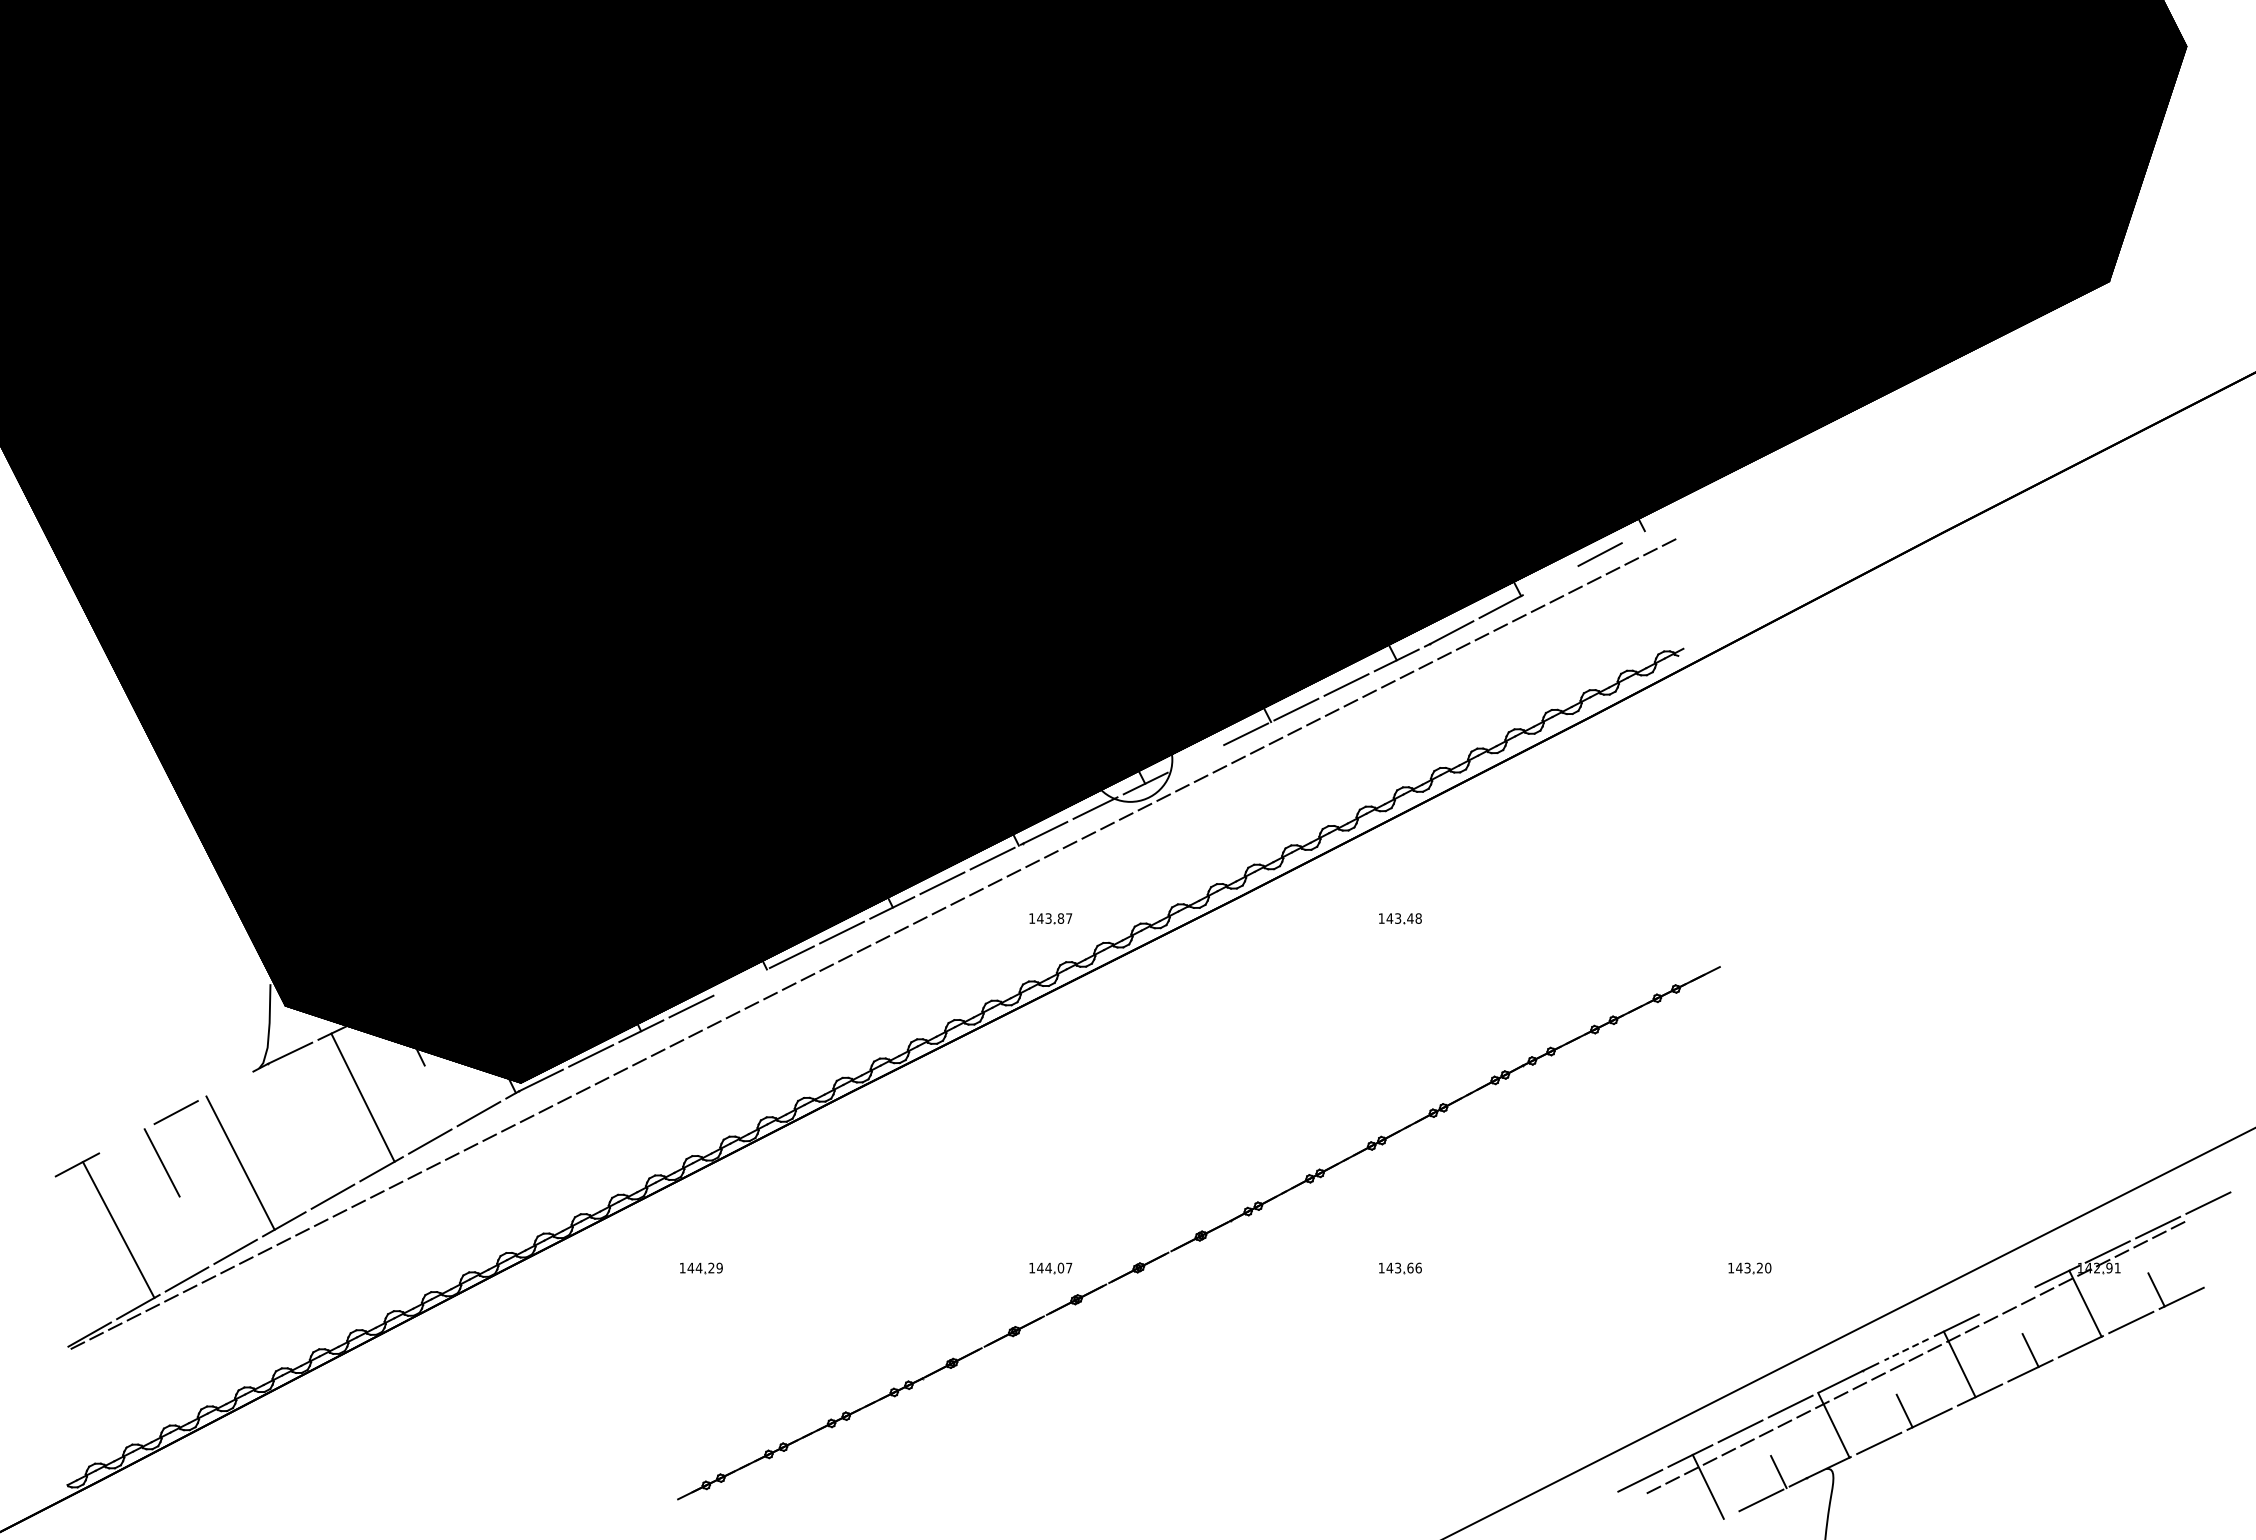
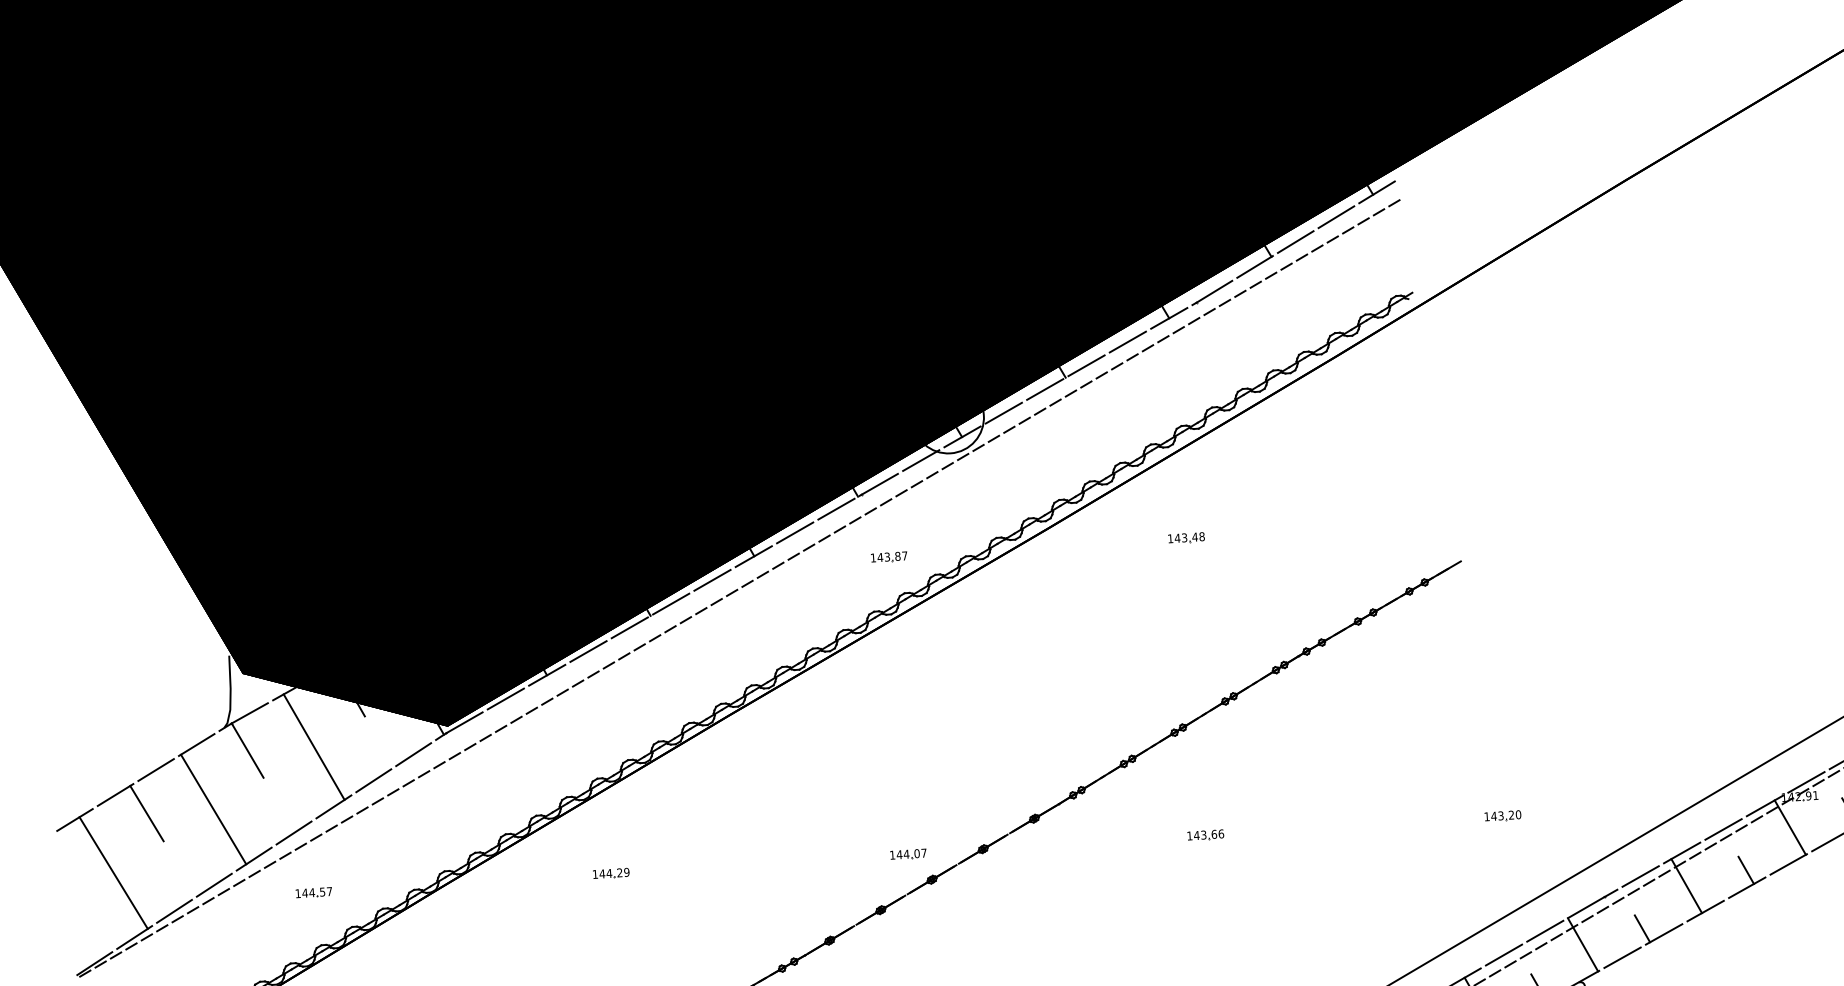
line: (1649, 528) -> (1376, 192), added
line: (1550, 580) -> (1295, 241), added
line: (1195, 758) -> (1003, 412), added
line: (741, 981) -> (629, 627), added
line: (225, 1085) -> (196, 744), added
line: (284, 1096) -> (247, 750), added
line: (126, 1138) -> (115, 794), added
part: (351, 1268) -> (313, 893), added
line: (2007, 1300) -> (1723, 829), added
line: (1906, 1349) -> (1640, 876), dashed -> solid

